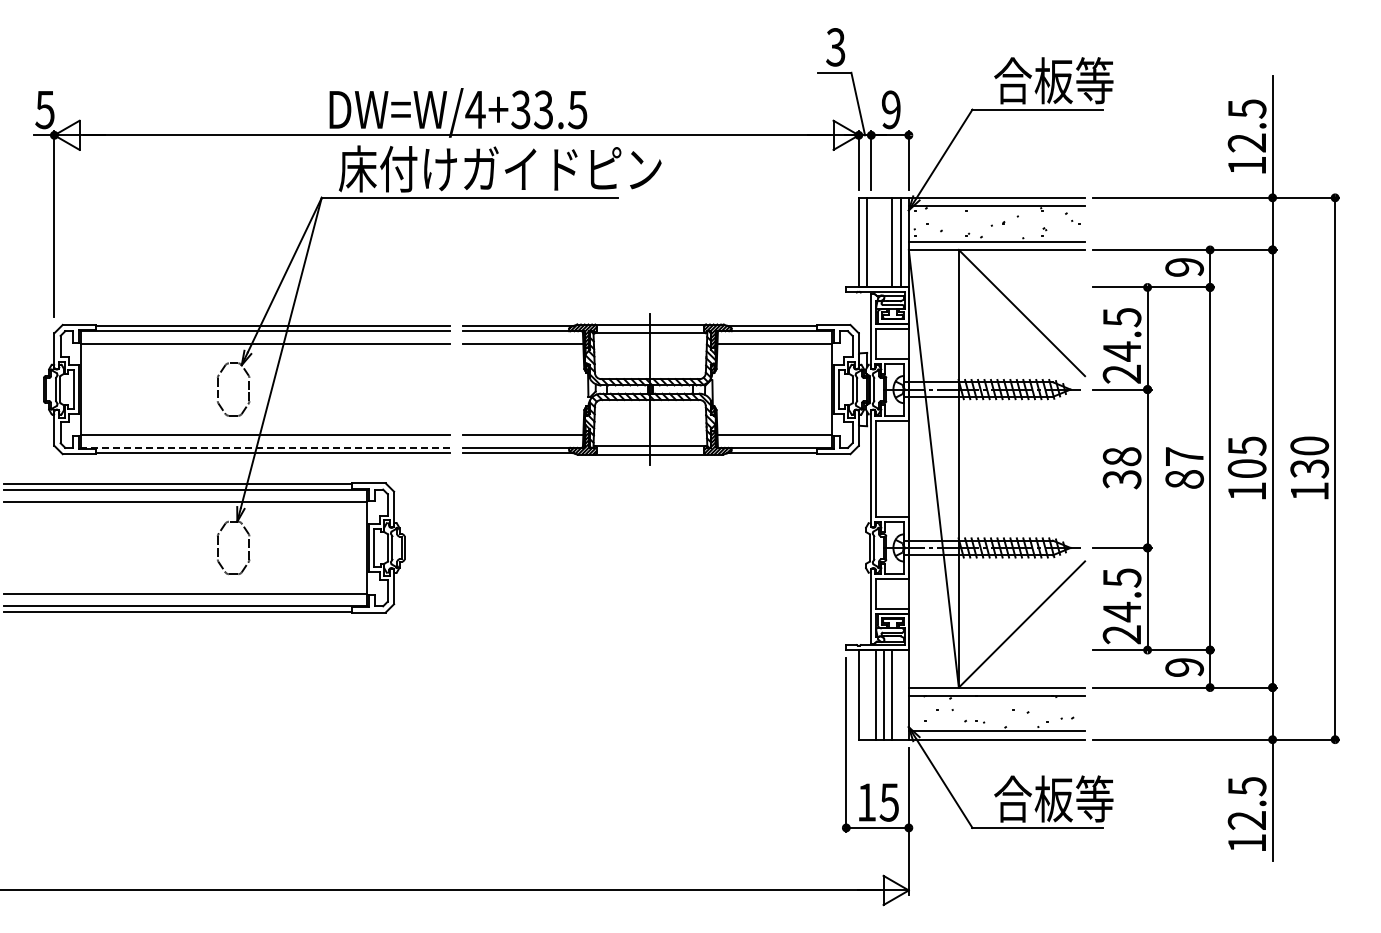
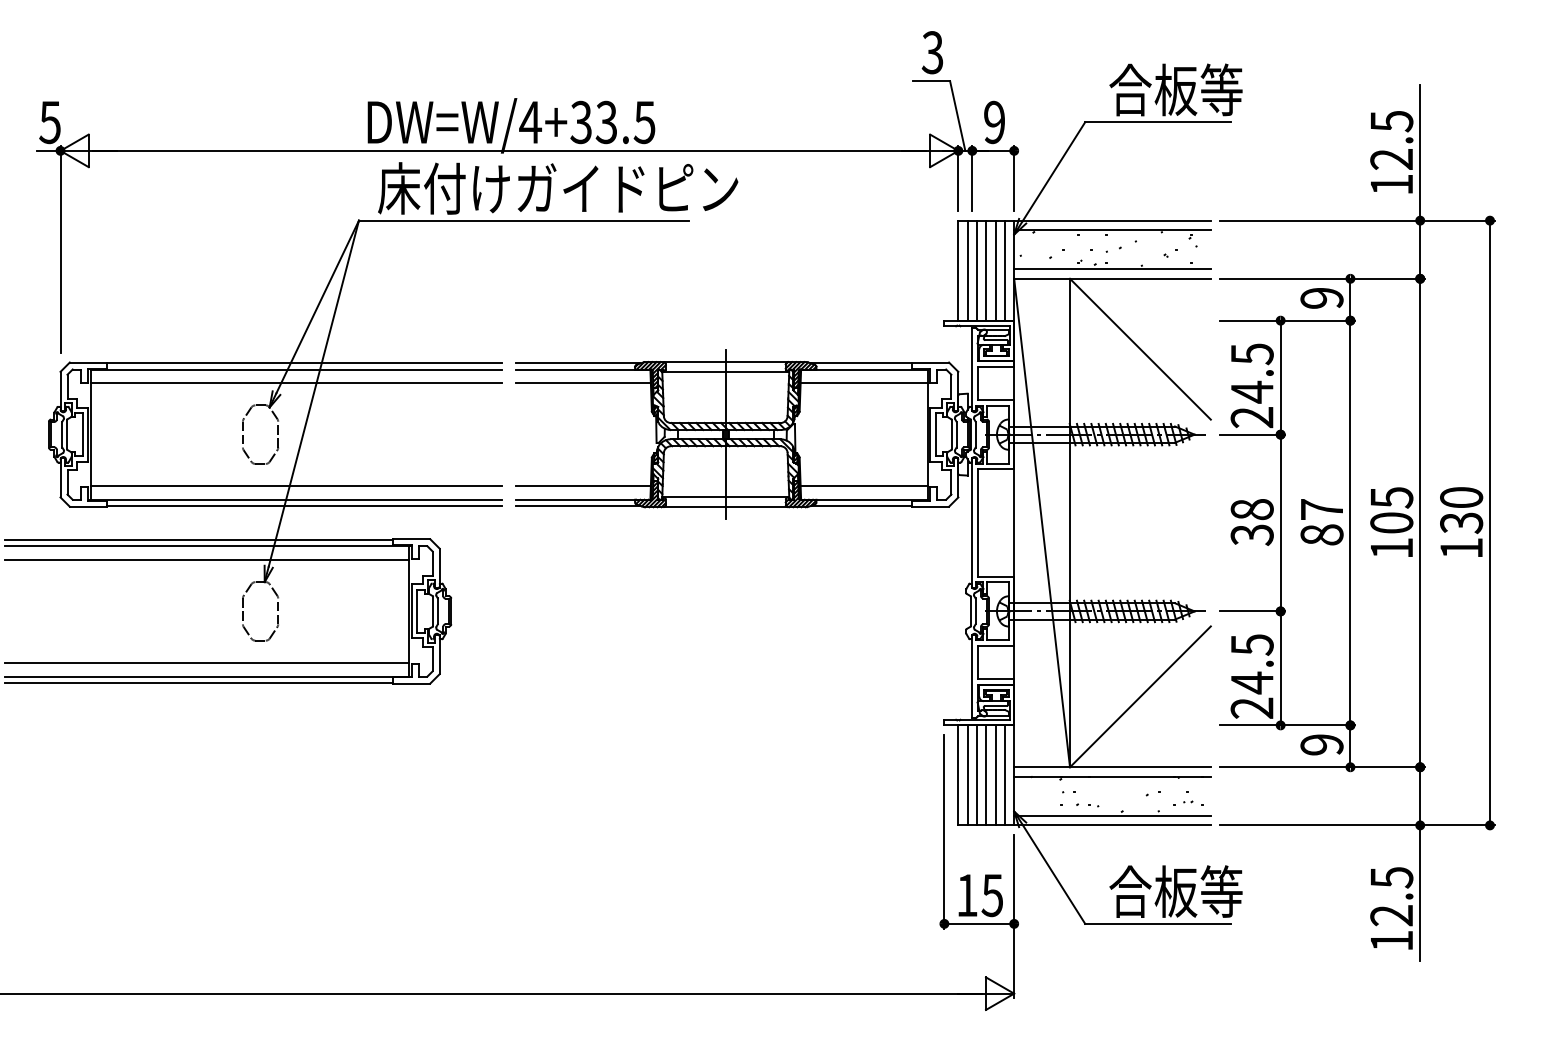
line: (875, 242) -> (976, 270), added
line: (883, 242) -> (985, 270), added
line: (264, 447) -> (295, 499), dashed -> solid
line: (867, 694) -> (968, 774), added
line: (900, 694) -> (1004, 774), added
part: (1060, 719) -> (1183, 802), size x0.62

